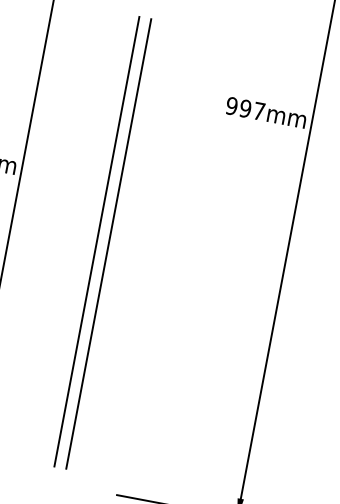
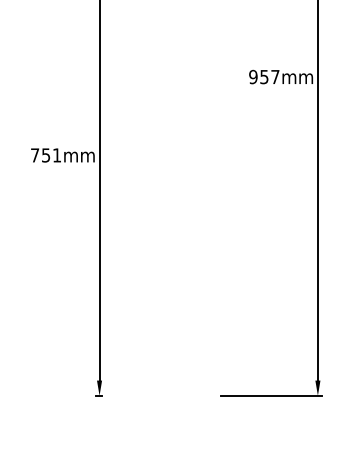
text: (245, 108) -> (264, 76), 997mm -> 957mm
line: (97, 240) -> (168, 201), removed
line: (109, 243) -> (178, 201), removed

